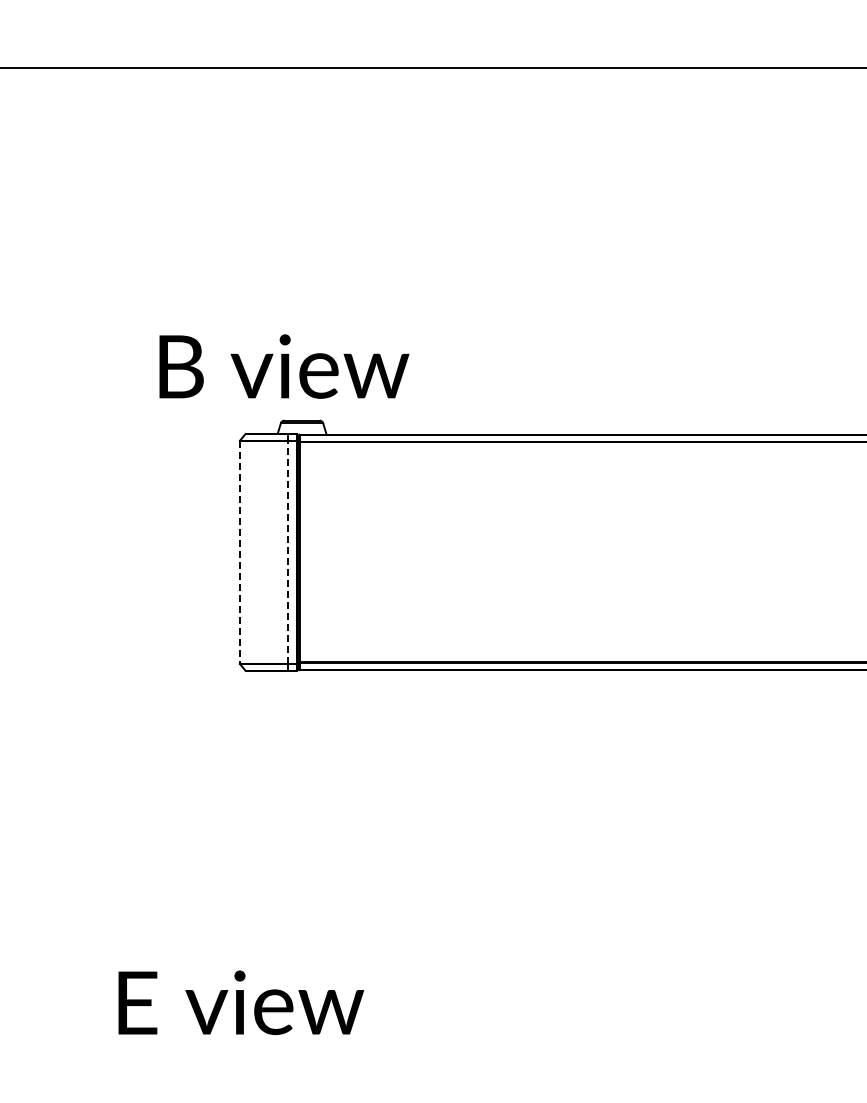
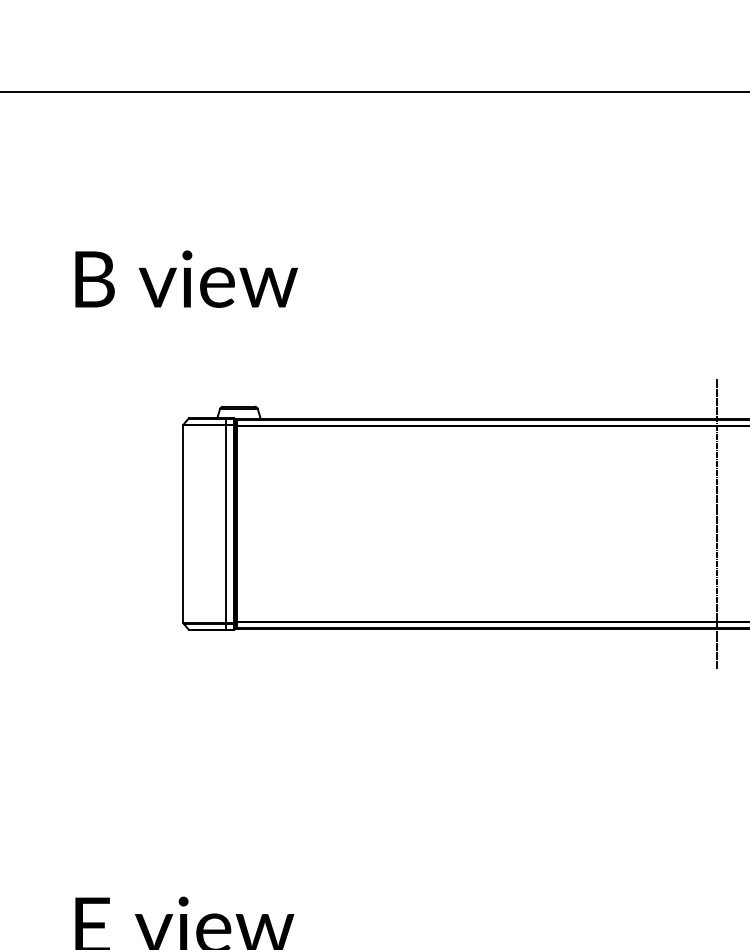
text: (284, 366) -> (186, 279), moved
line: (287, 551) -> (225, 523), dashed -> solid
line: (239, 552) -> (183, 524), dashed -> solid
line: (838, 552) -> (716, 524), added

